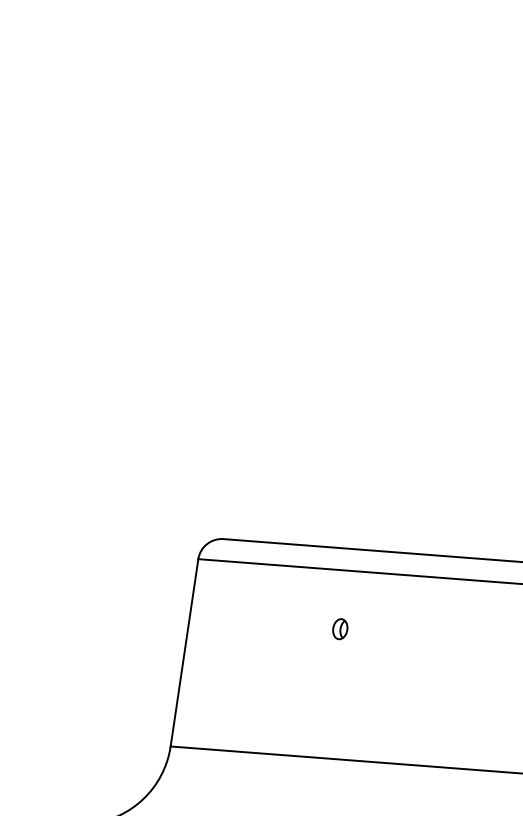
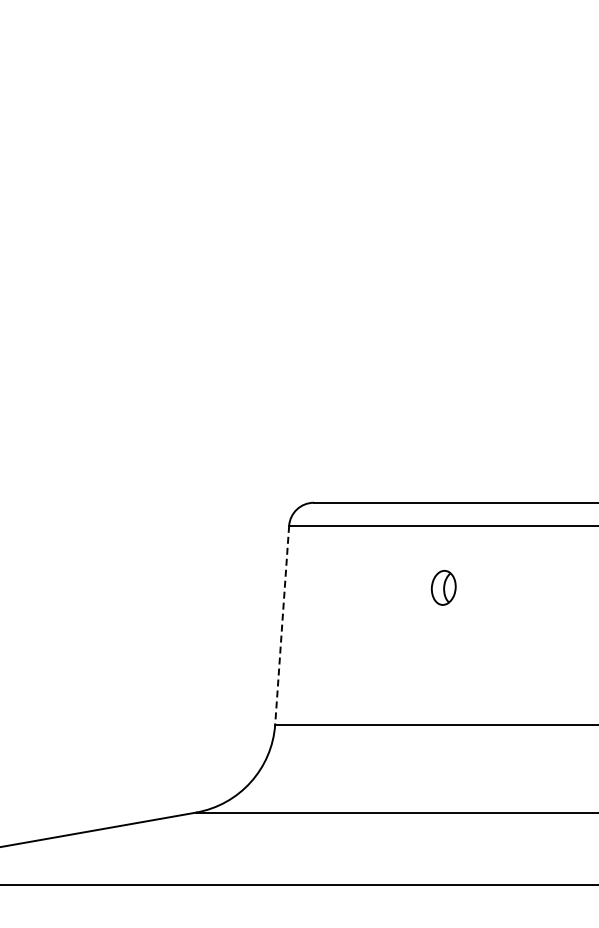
part: (339, 628) -> (443, 587), size x1.6
line: (184, 653) -> (282, 625), solid -> dashed

